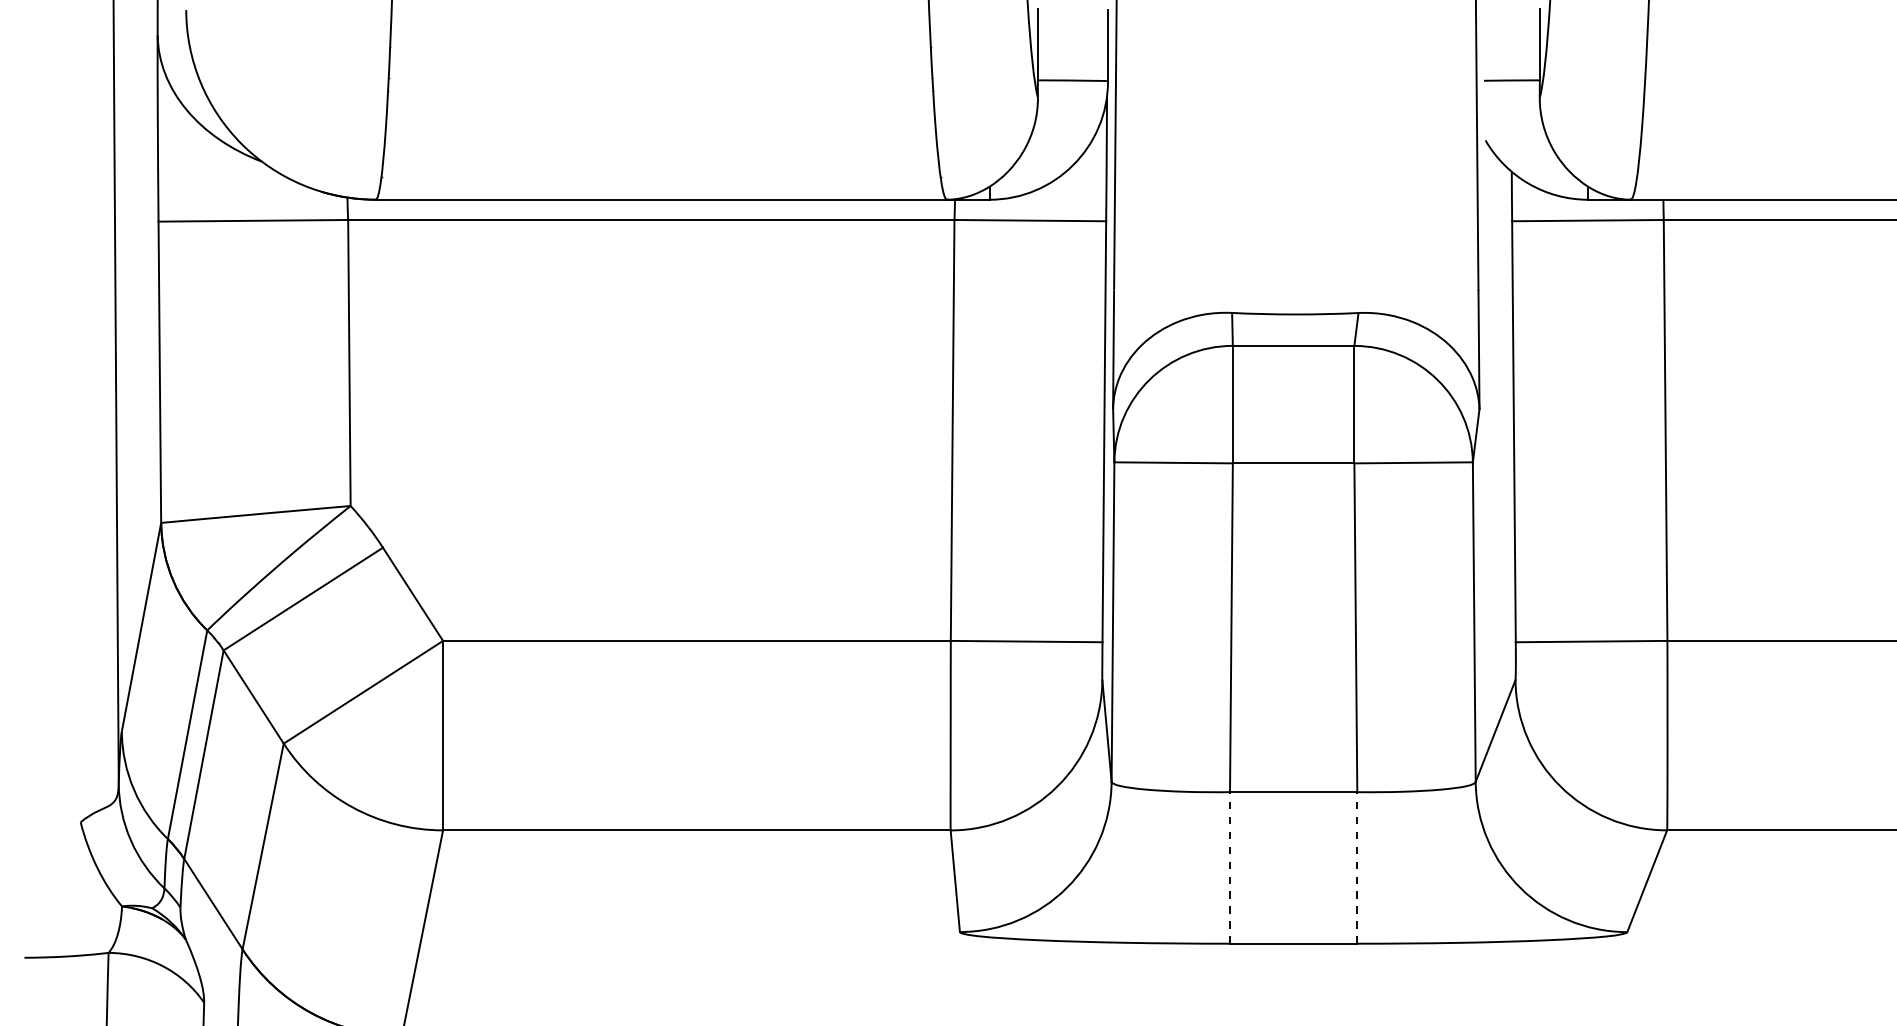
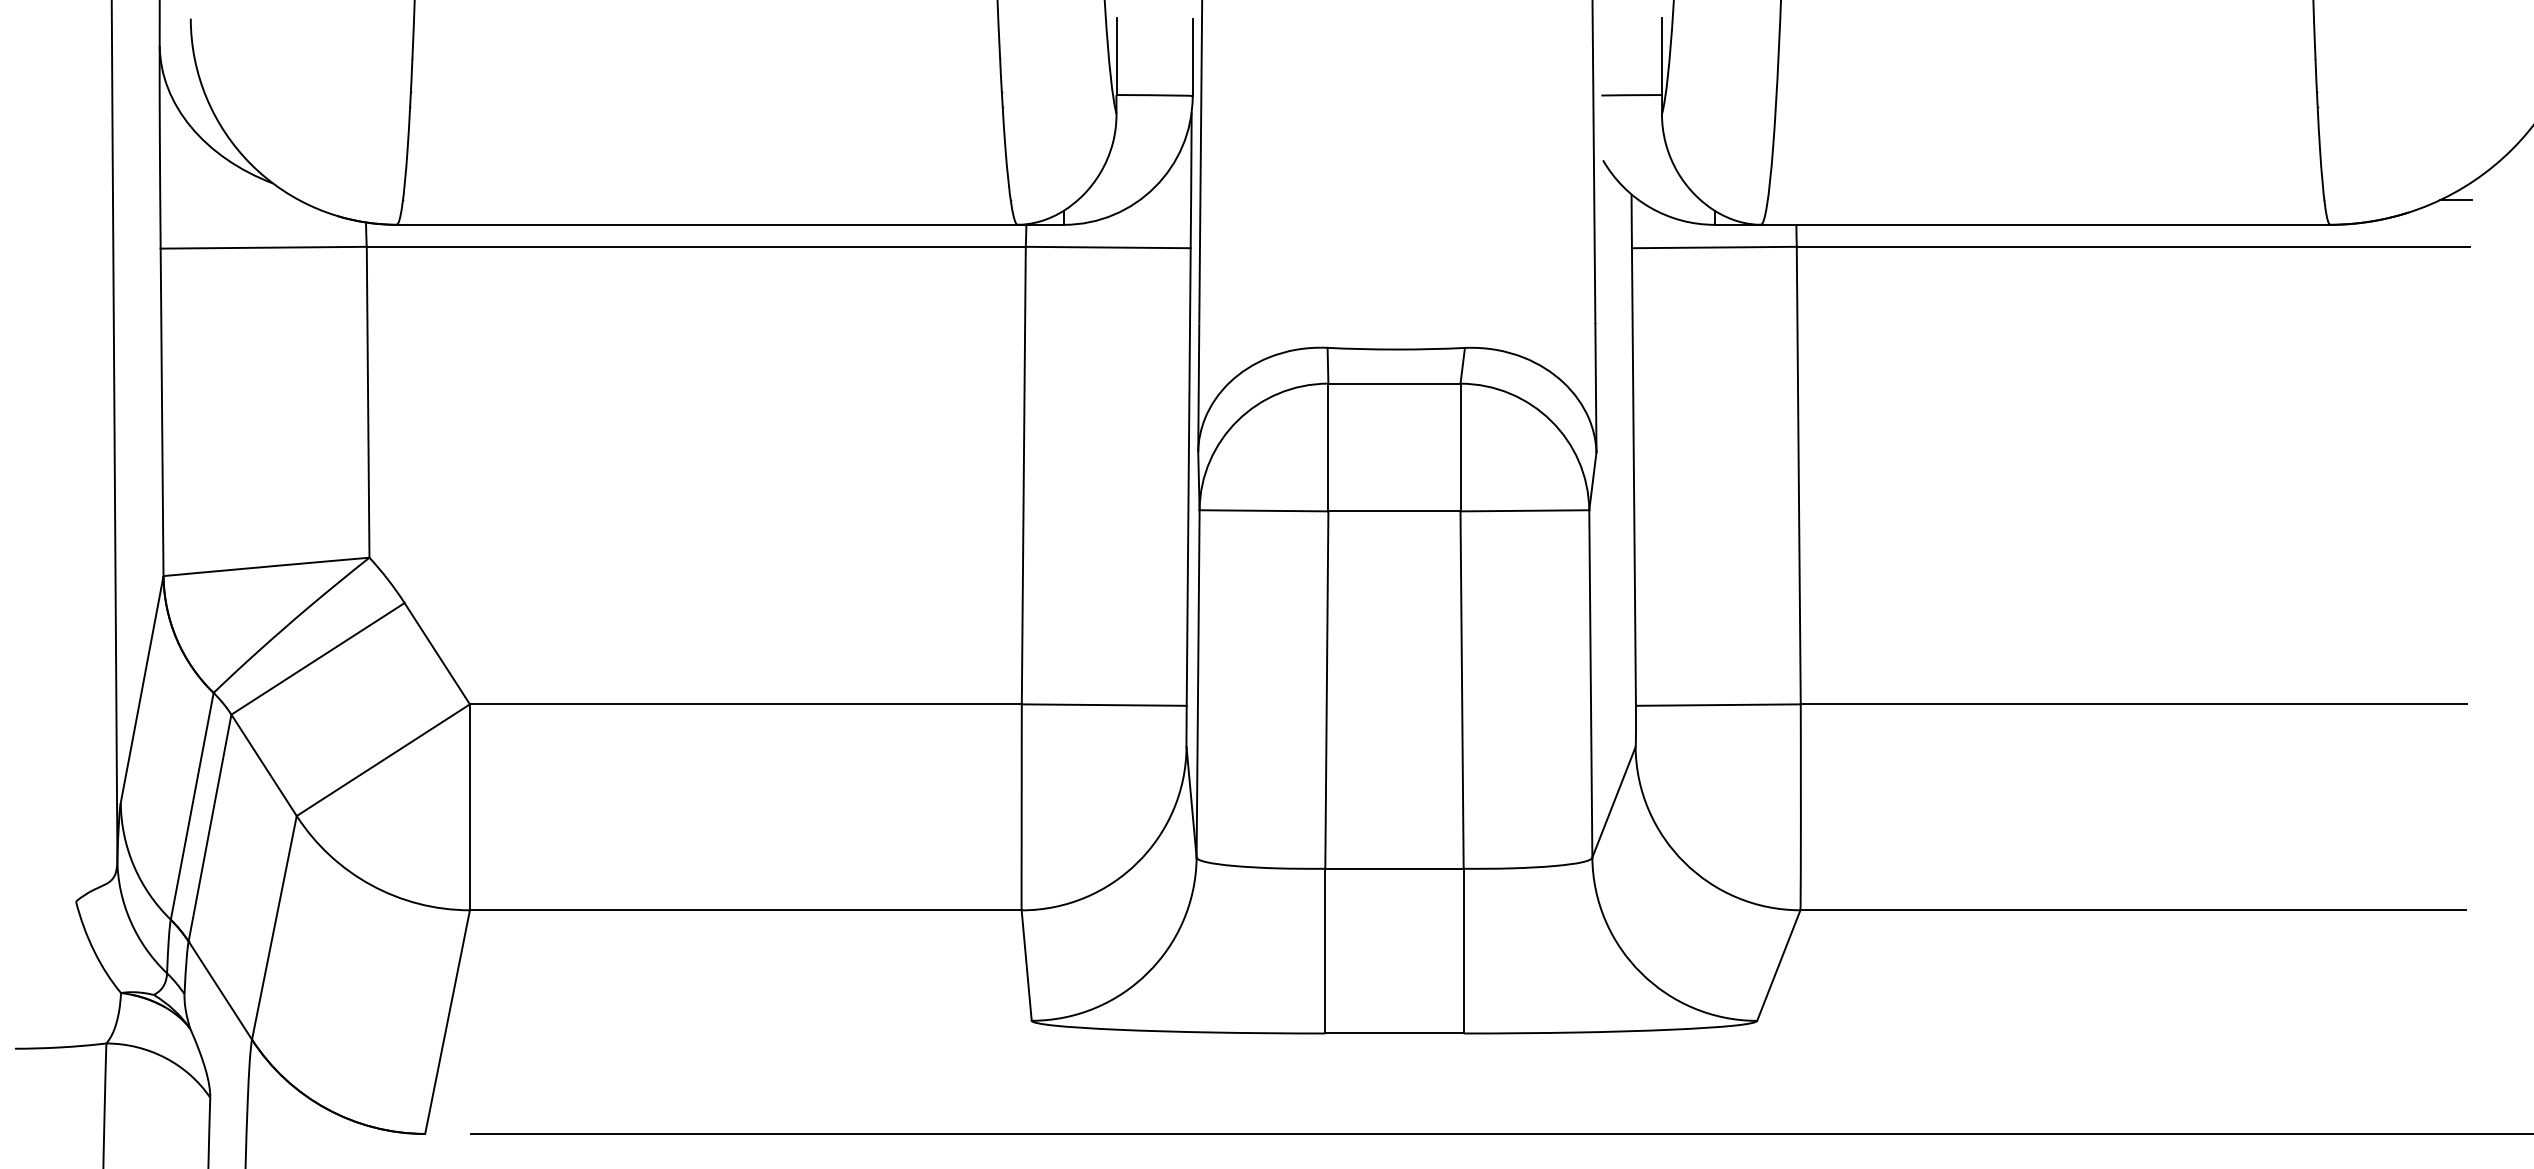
line: (1230, 867) -> (1325, 950), dashed -> solid
line: (1357, 867) -> (1463, 950), dashed -> solid

